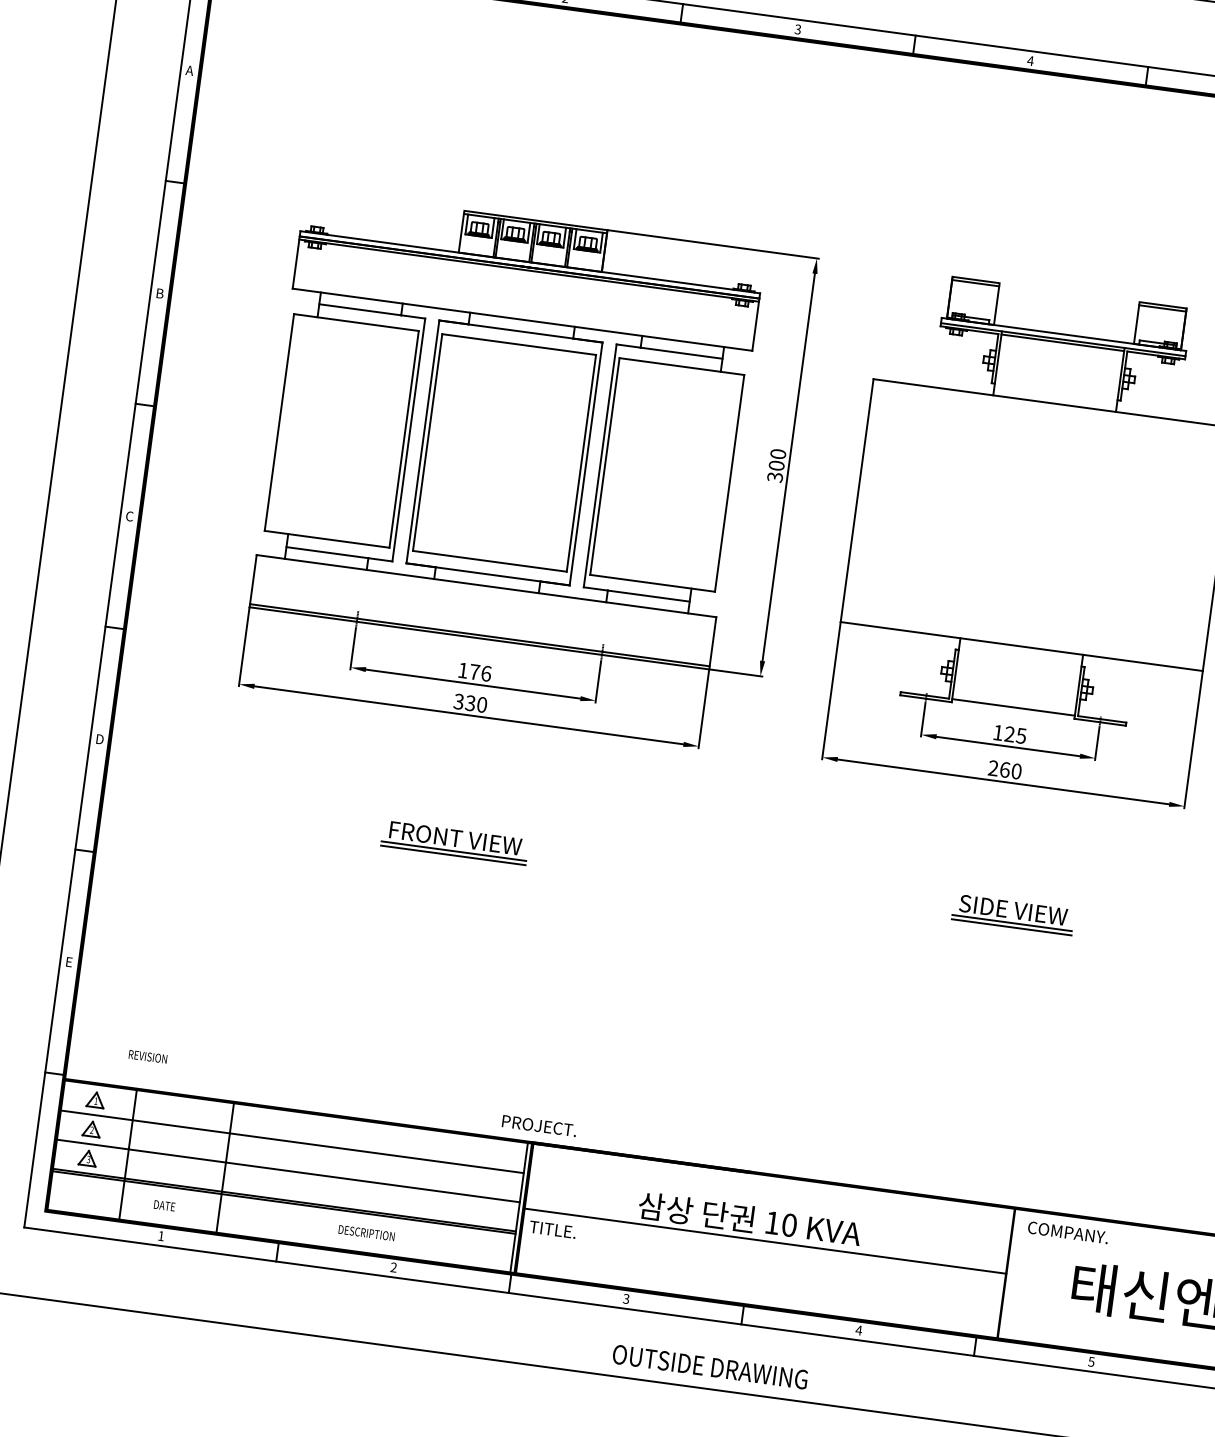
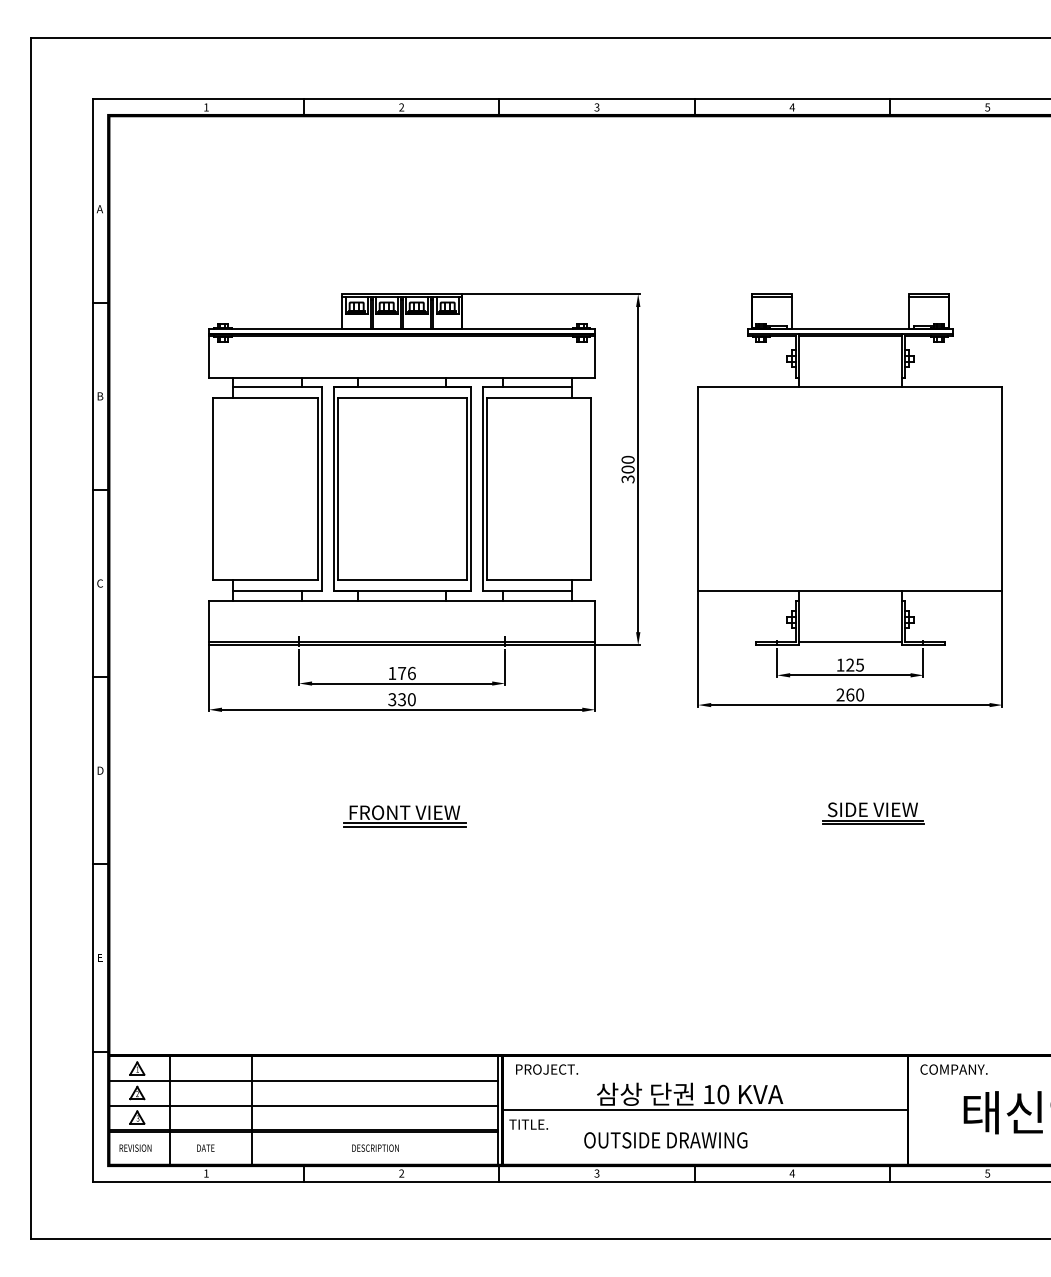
text: (148, 1056) -> (135, 1147), moved
text: (540, 1125) -> (547, 1069), moved
text: (709, 1367) -> (665, 1140), moved

